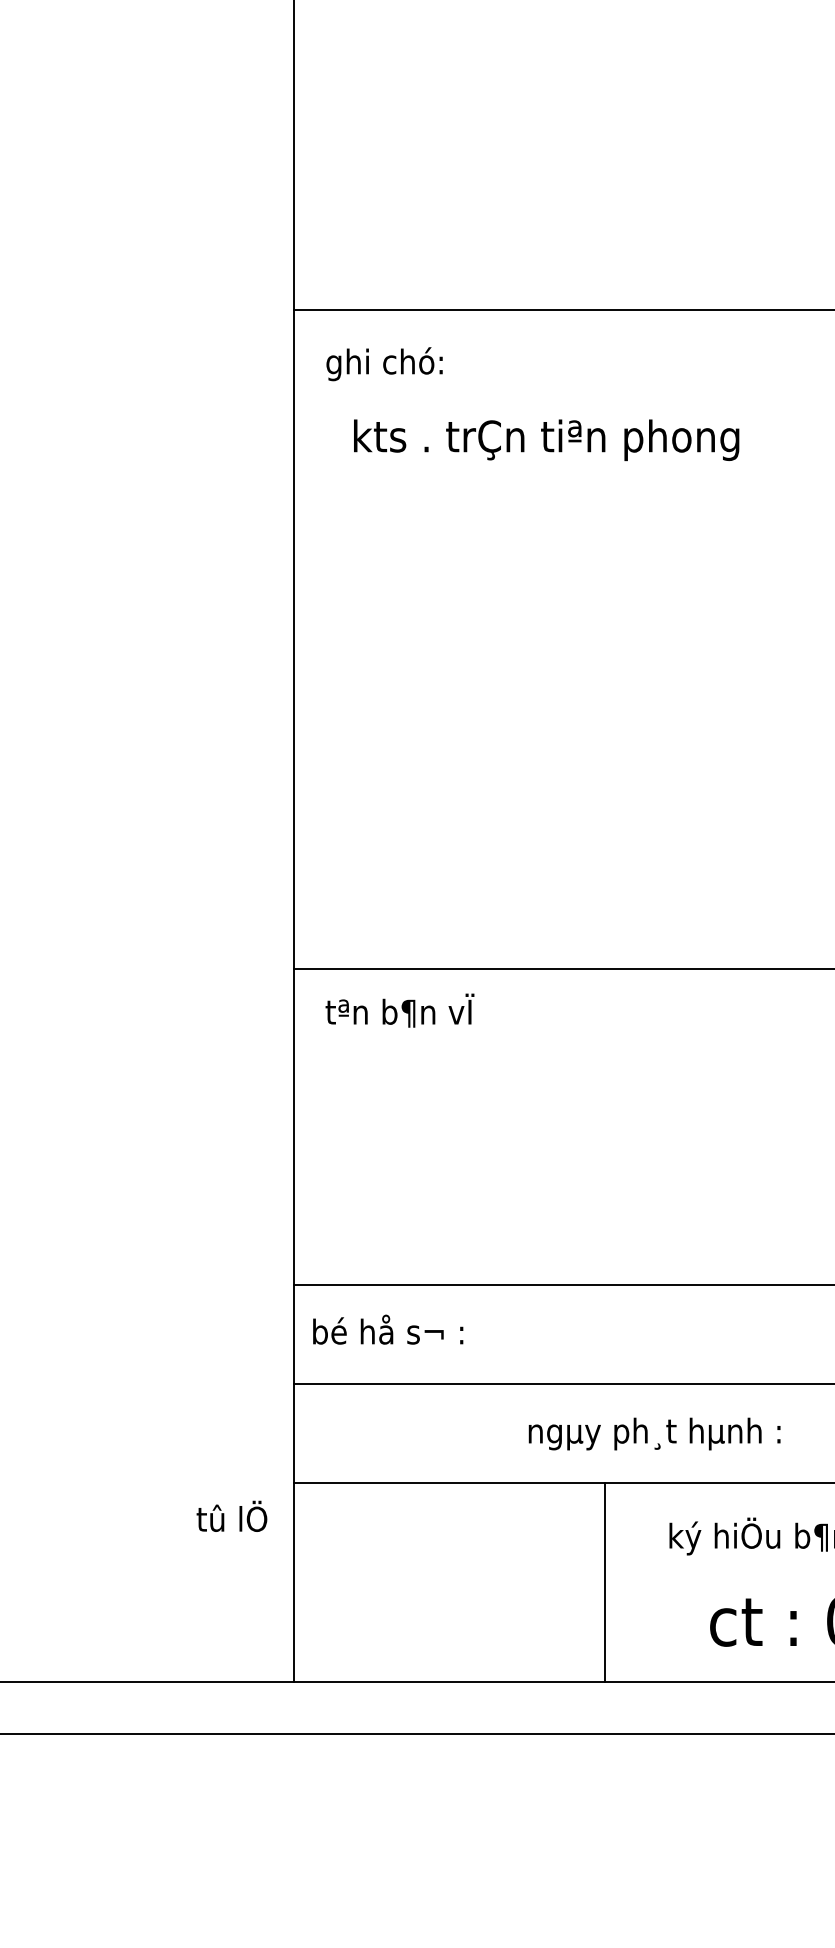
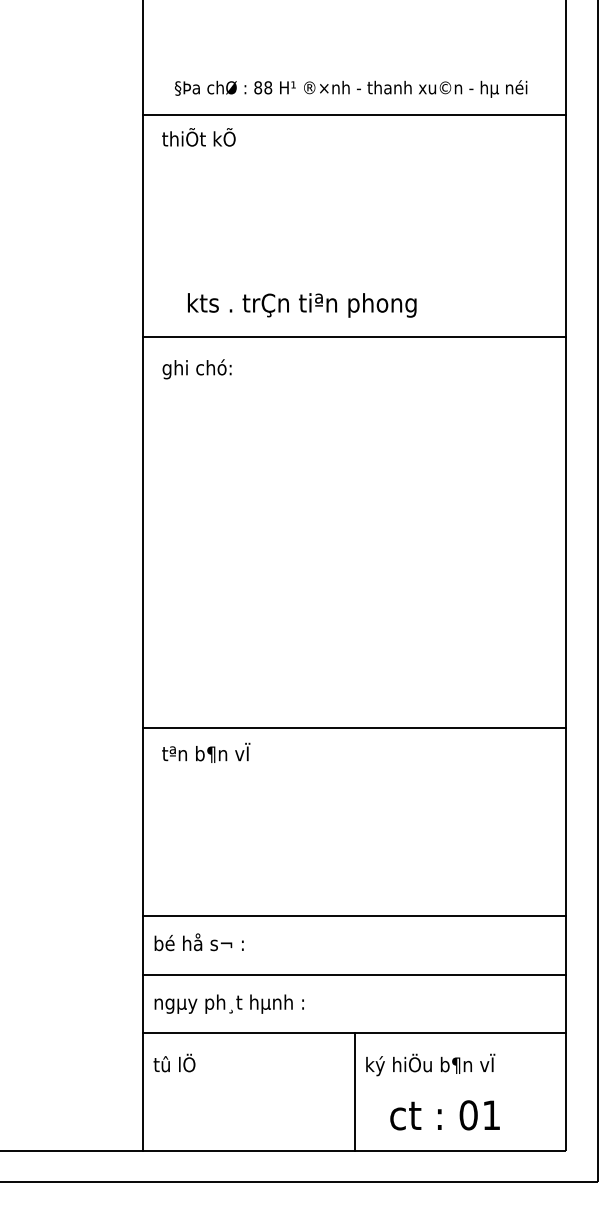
text: (547, 440) -> (302, 305), moved
text: (653, 1432) -> (228, 1003), moved
text: (231, 1515) -> (174, 1062), moved
line: (604, 1582) -> (354, 1092), moved

